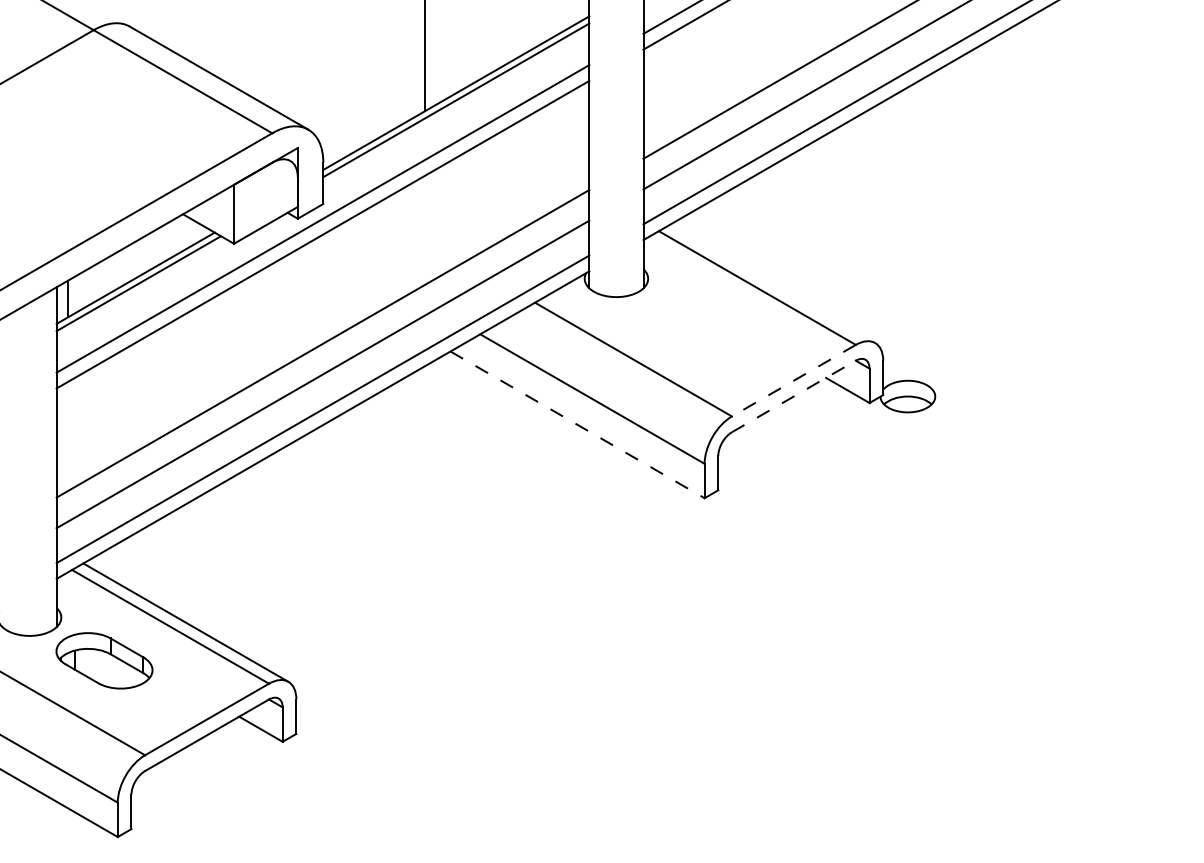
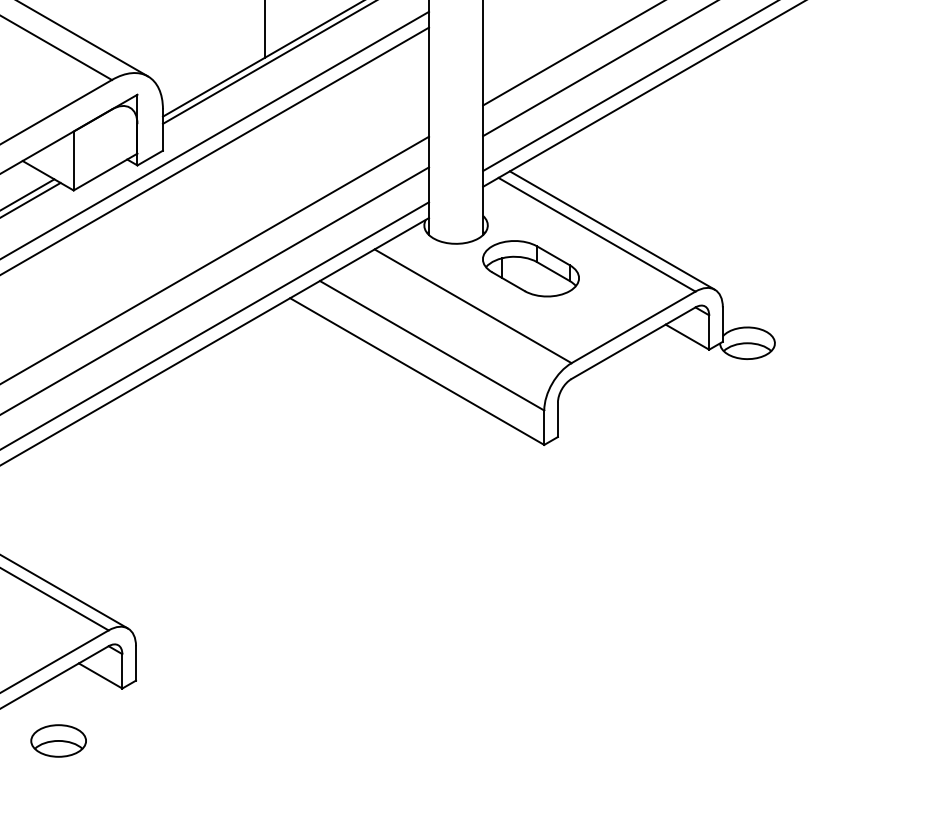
line: (772, 283) -> (612, 230), added
part: (691, 321) -> (531, 268), added
line: (793, 380) -> (633, 327), dashed -> solid
line: (793, 396) -> (633, 343), dashed -> solid
line: (577, 424) -> (417, 371), dashed -> solid
part: (218, 793) -> (58, 740), added

